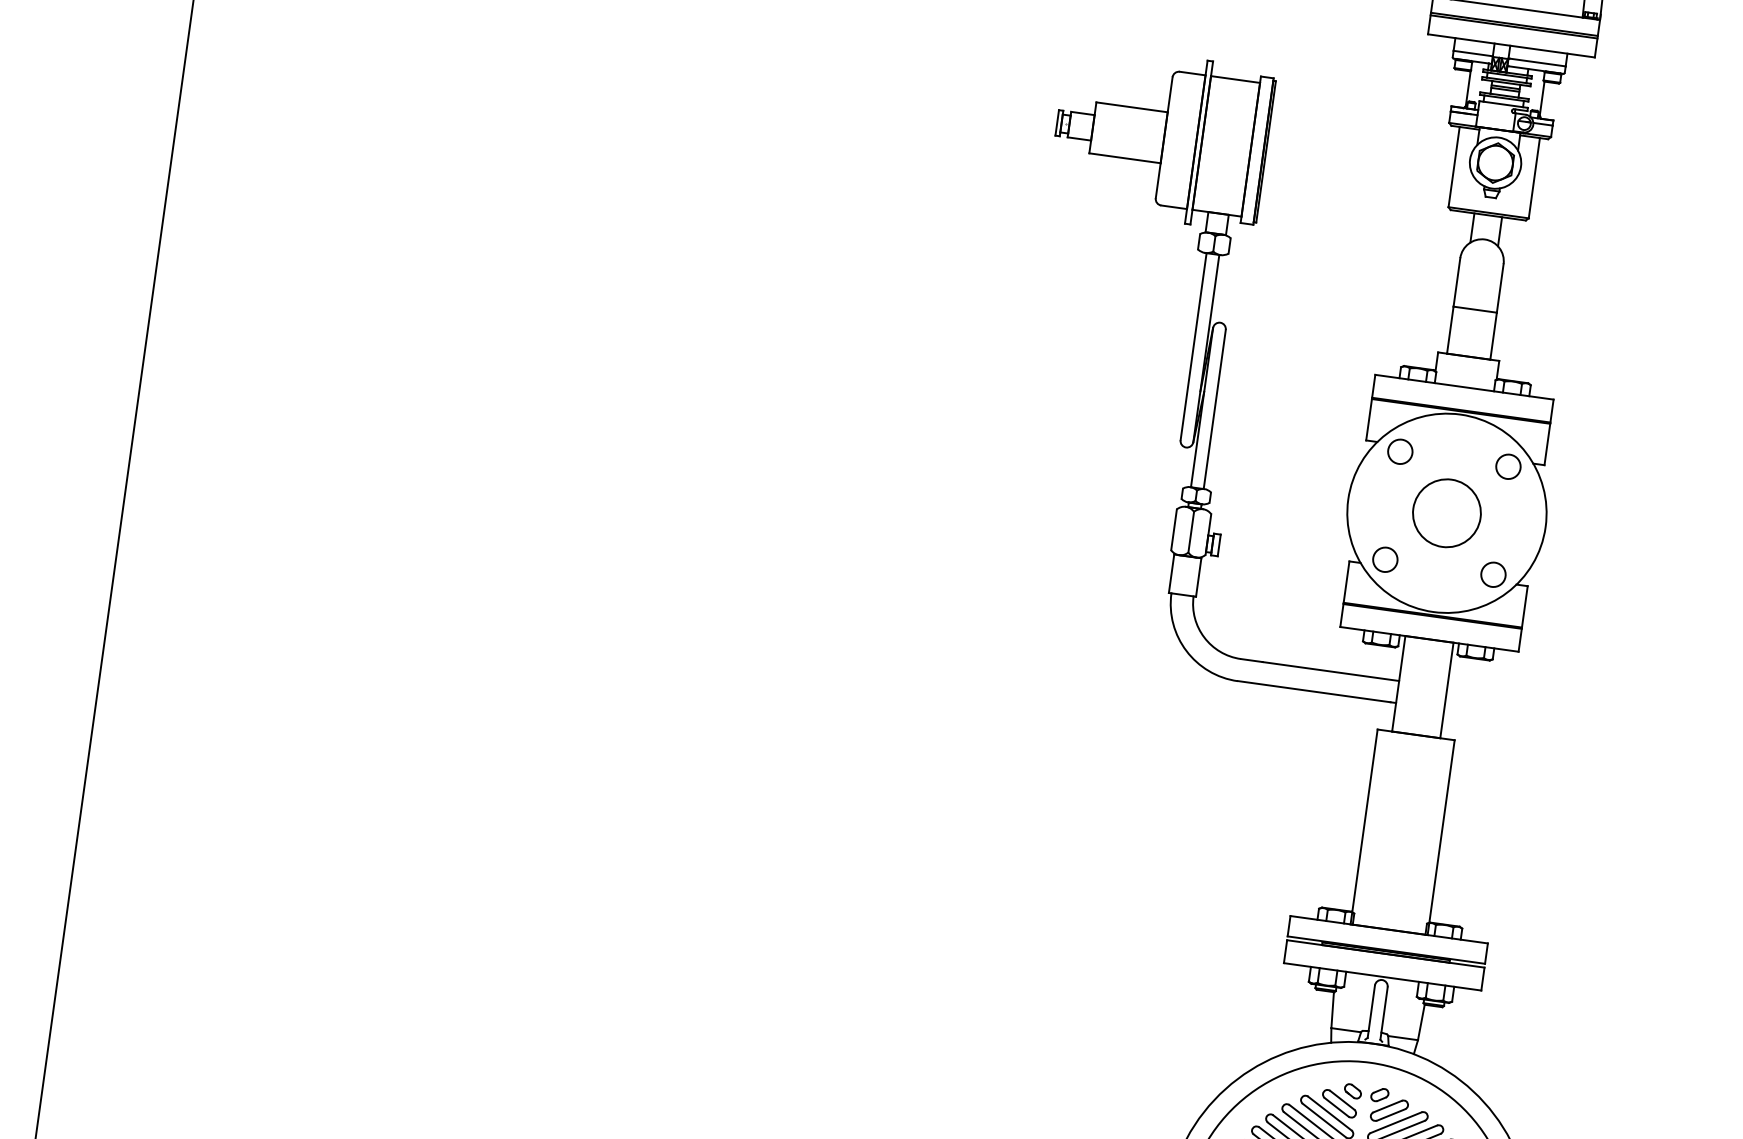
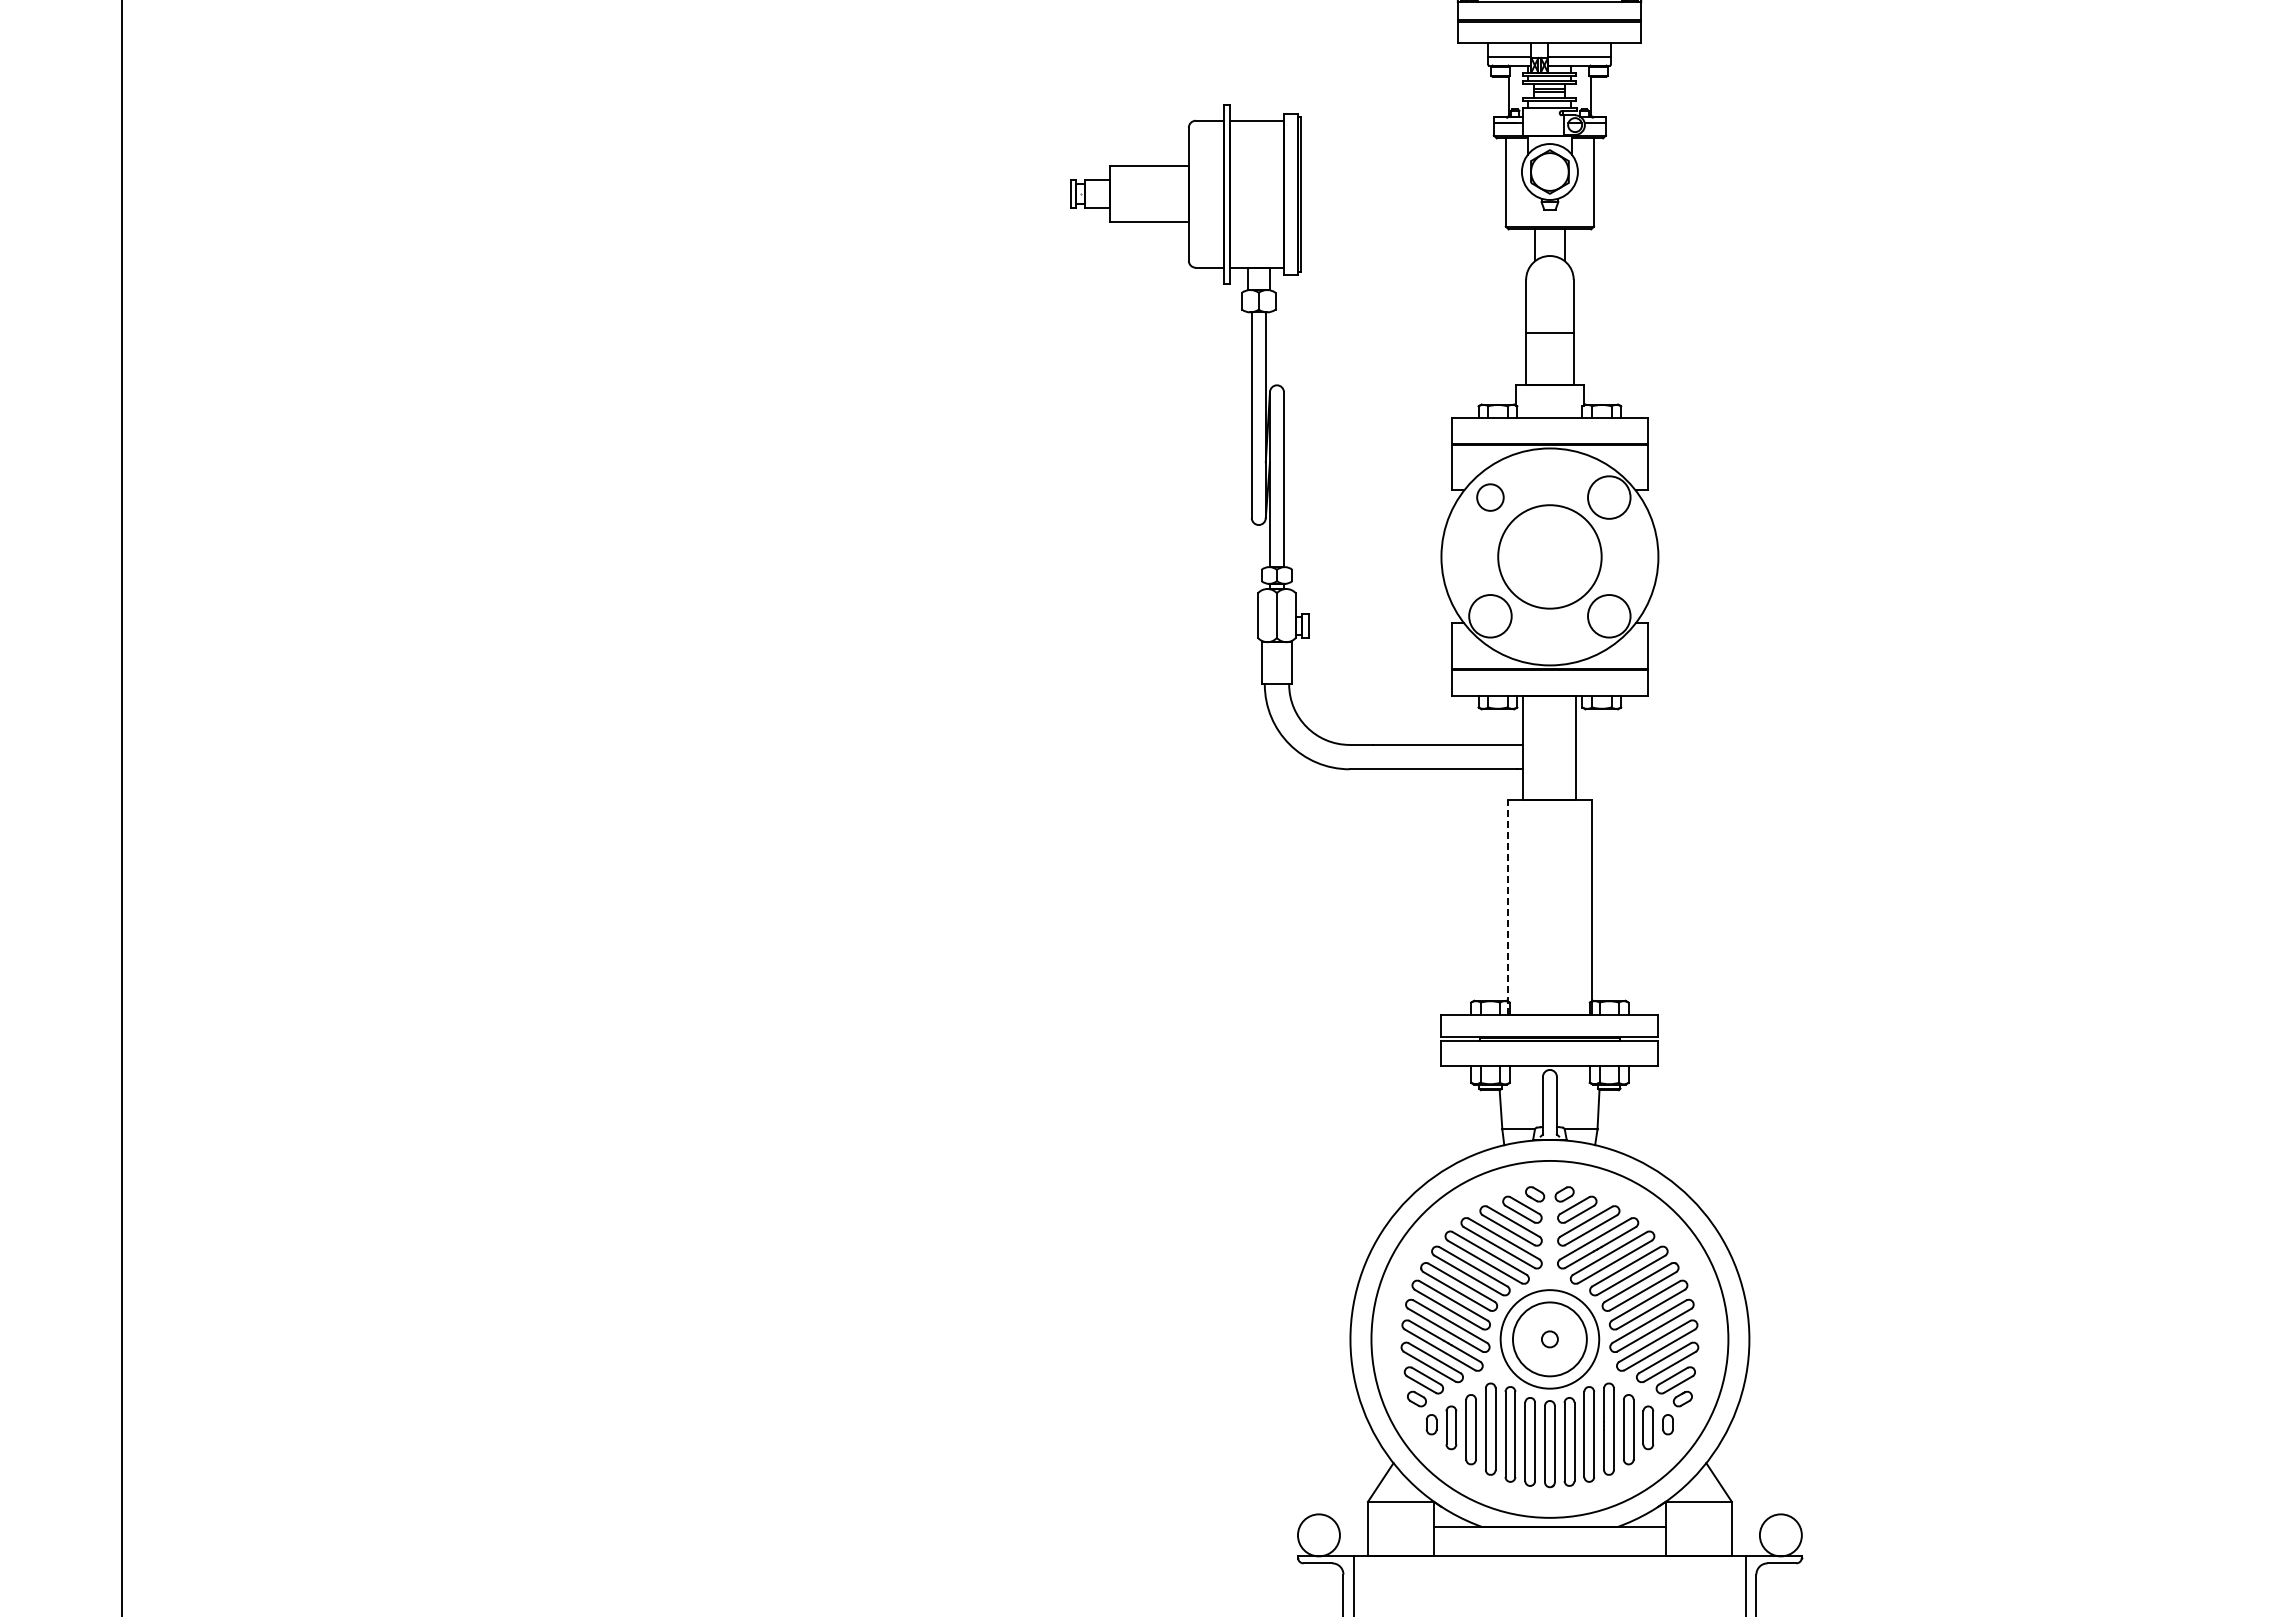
circle: (1508, 466) -> (1609, 497), size x1.6
circle: (1446, 512) -> (1549, 556), size x1.4
circle: (1385, 559) -> (1490, 616), size x1.6
circle: (1493, 575) -> (1609, 616), size x1.6
line: (1364, 826) -> (1507, 907), solid -> dashed

